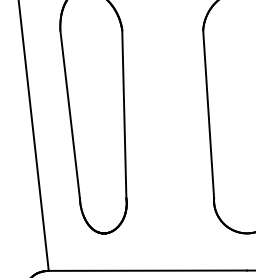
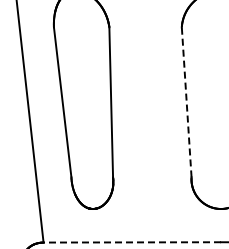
line: (208, 113) -> (186, 101), solid -> dashed
line: (148, 270) -> (132, 242), solid -> dashed

